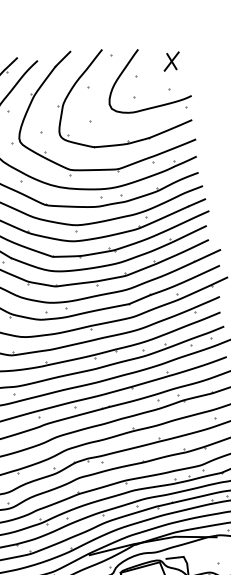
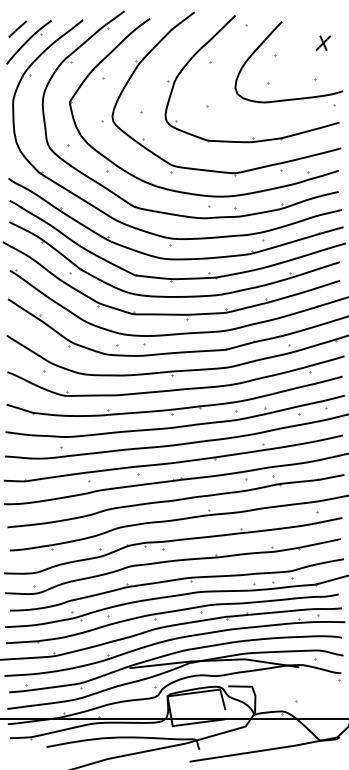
part: (171, 60) -> (323, 42), size x0.62

